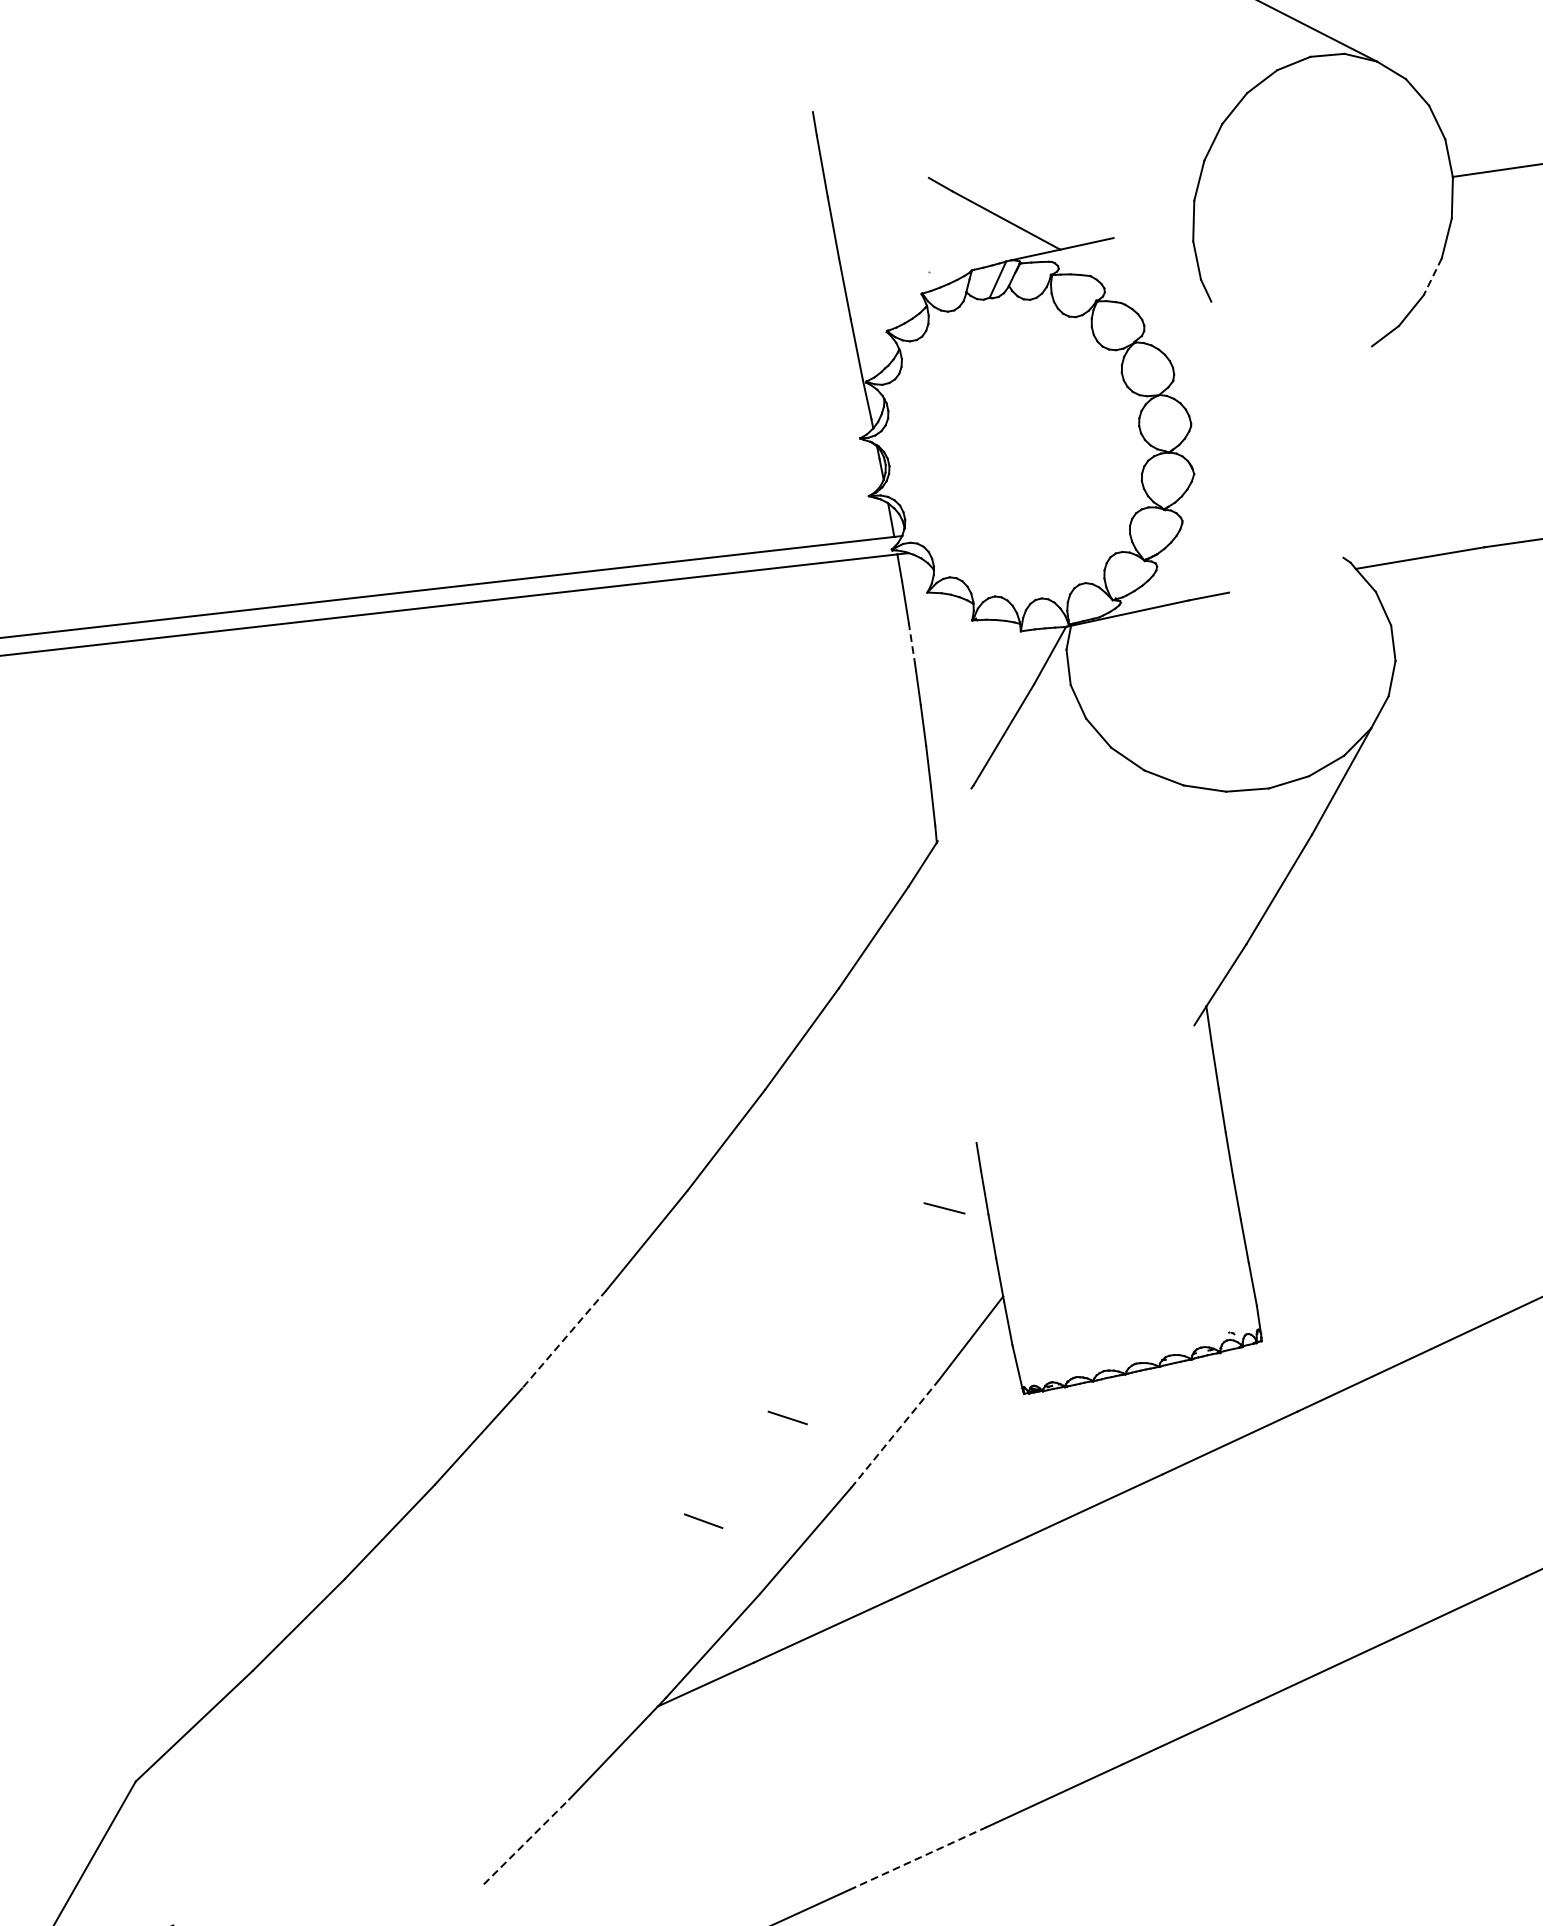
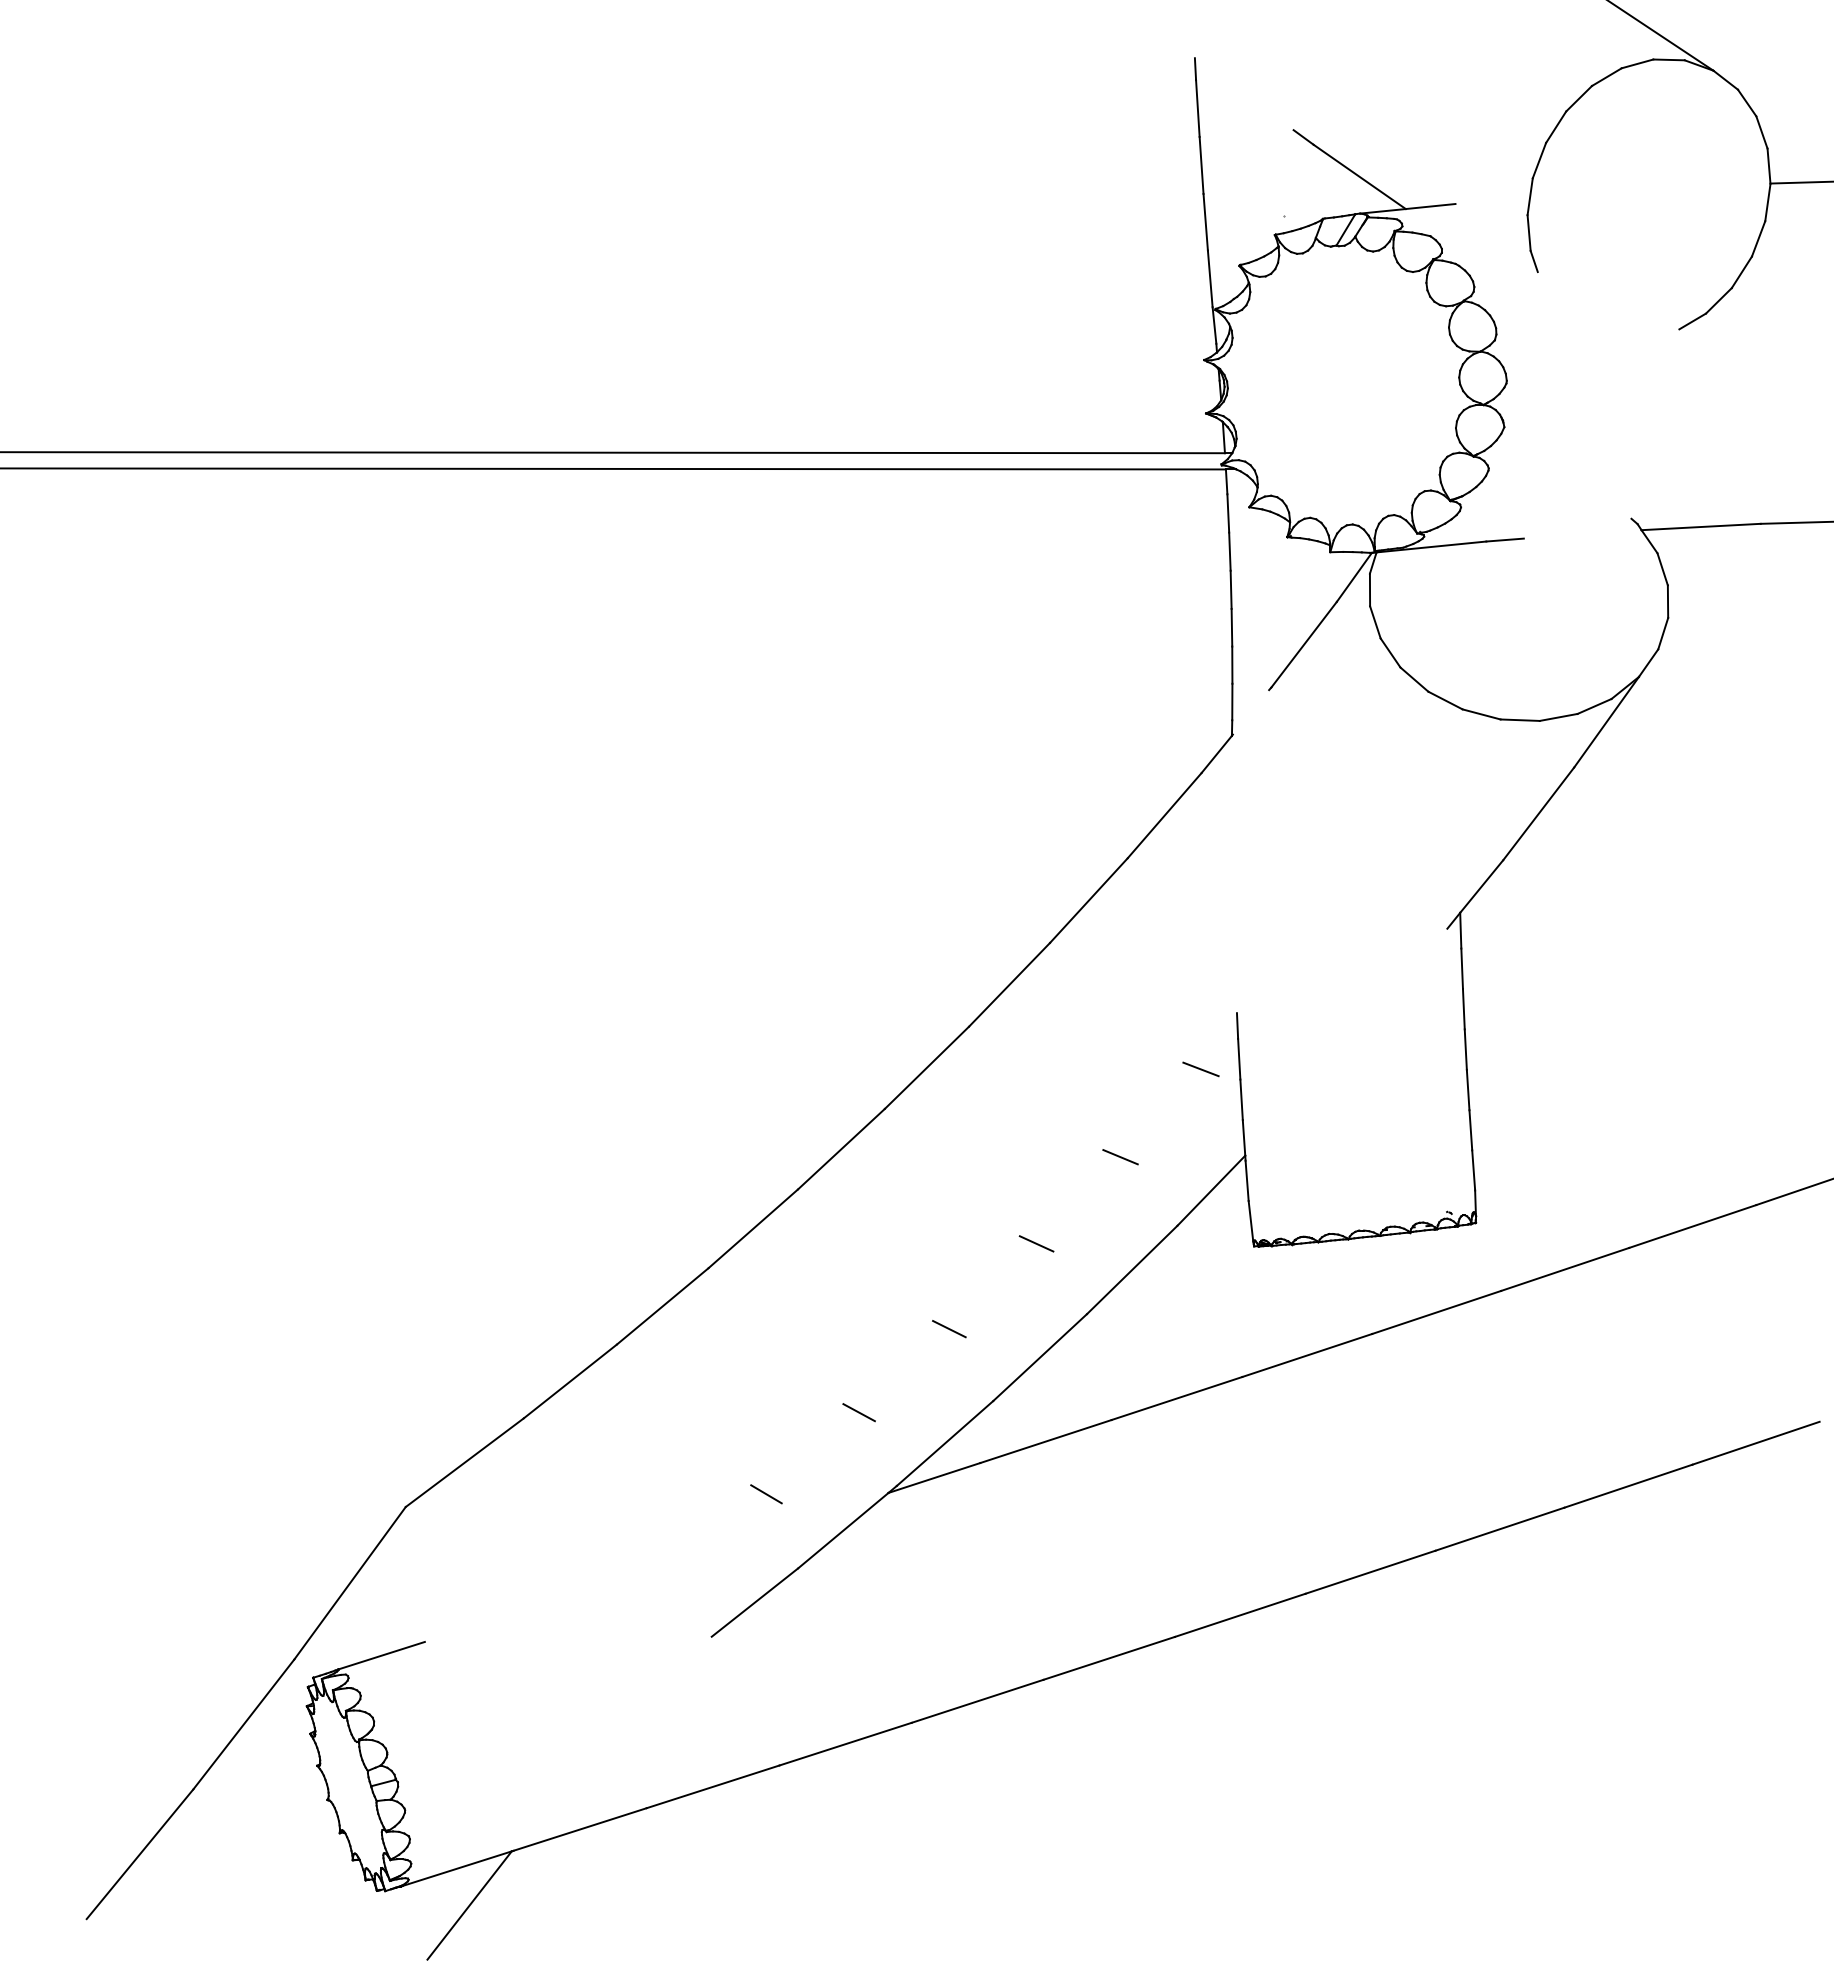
line: (1432, 277) -> (1741, 272), dashed -> solid
line: (911, 644) -> (1229, 552), dashed -> solid
line: (868, 1313) -> (1120, 1157), added
line: (564, 1339) -> (841, 1149), dashed -> solid
line: (894, 1433) -> (1132, 1269), dashed -> solid
line: (615, 1622) -> (858, 1412), added
line: (525, 1723) -> (766, 1494), added
line: (527, 1841) -> (755, 1602), dashed -> solid
line: (918, 1858) -> (1109, 1658), dashed -> solid

